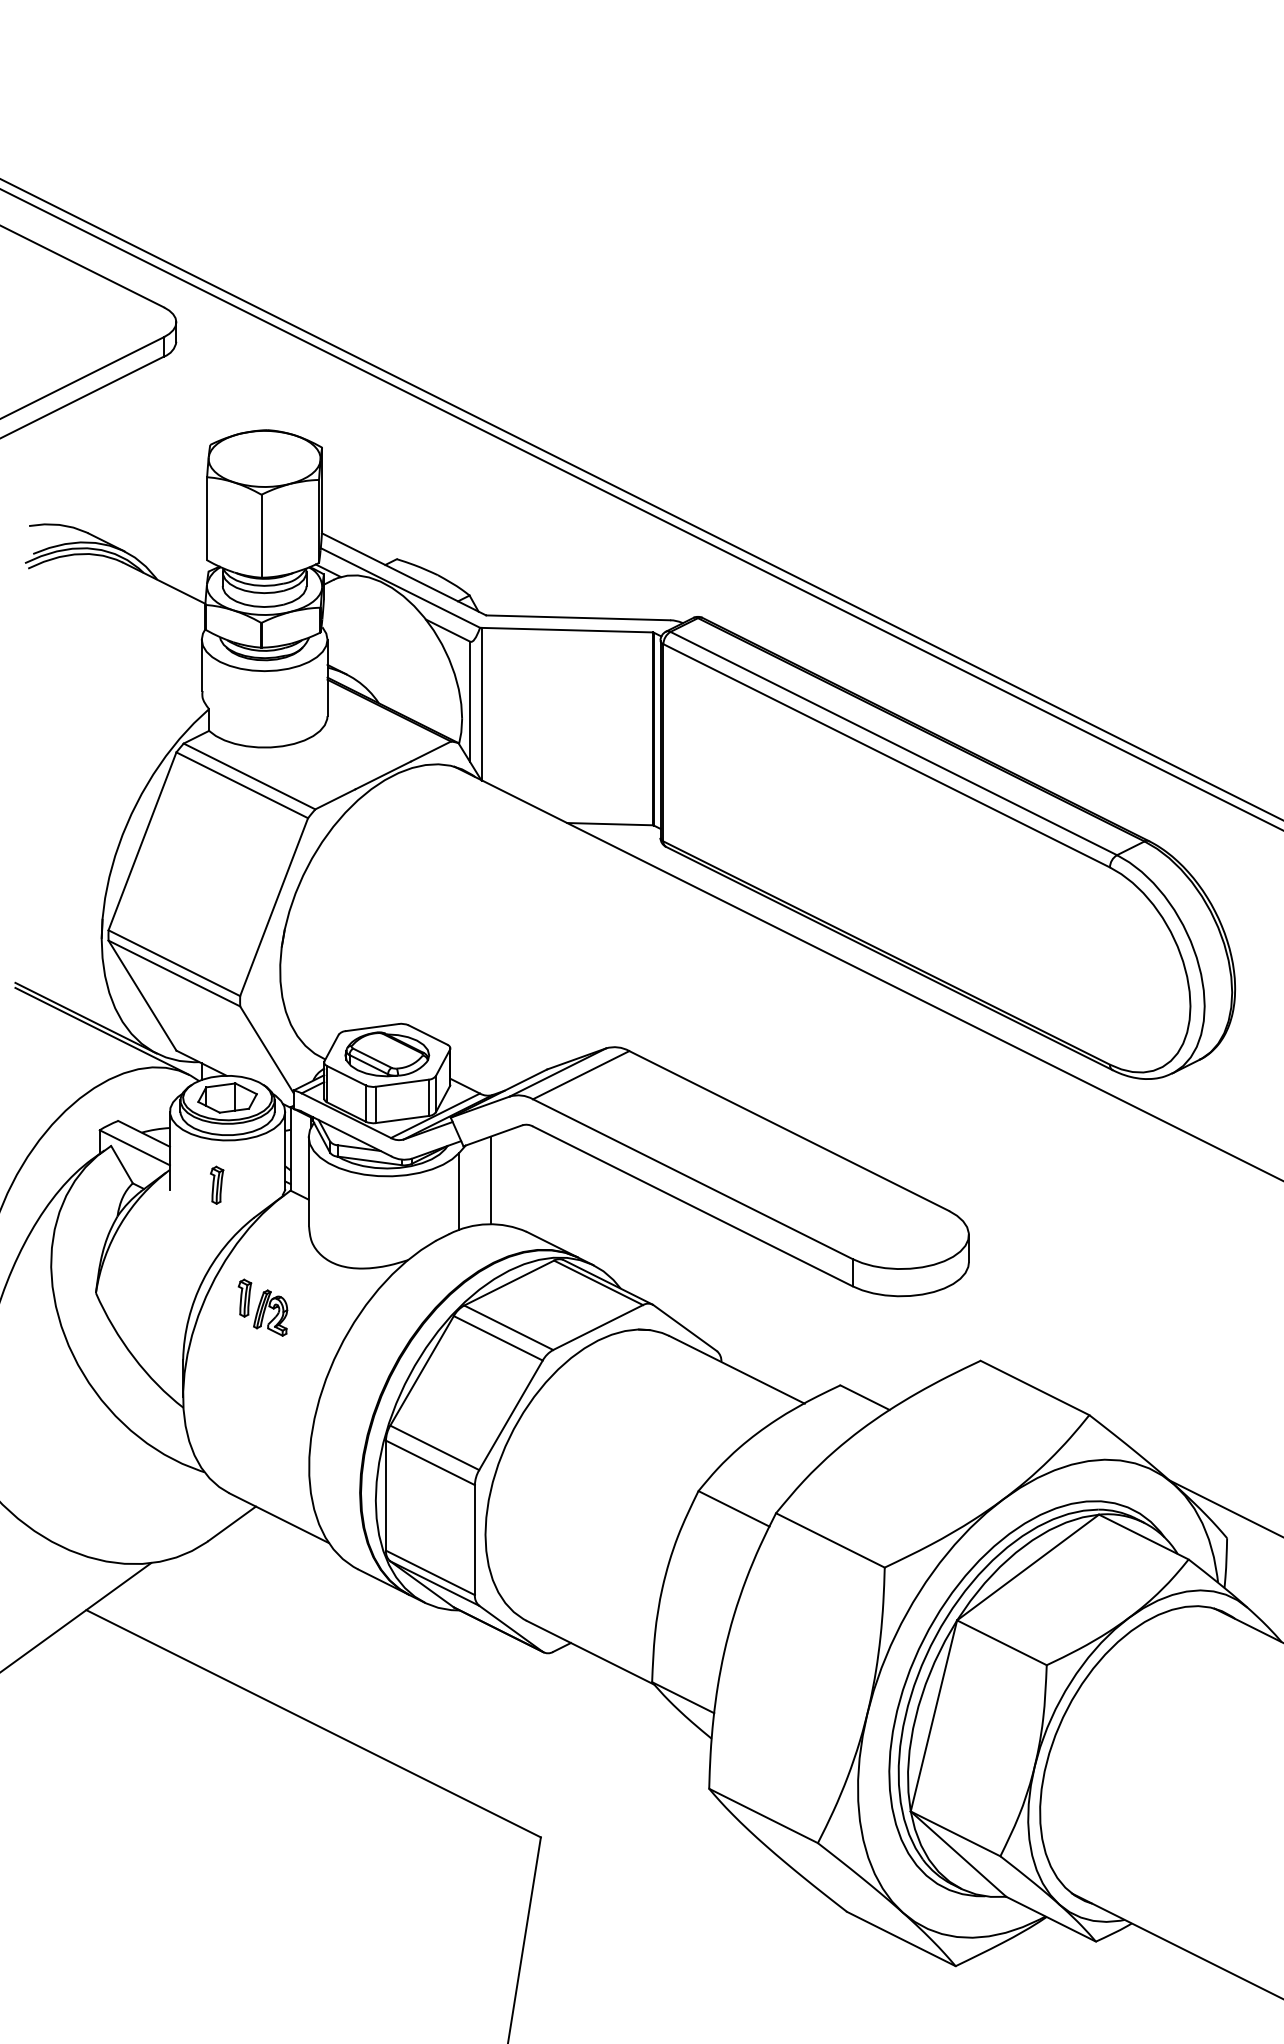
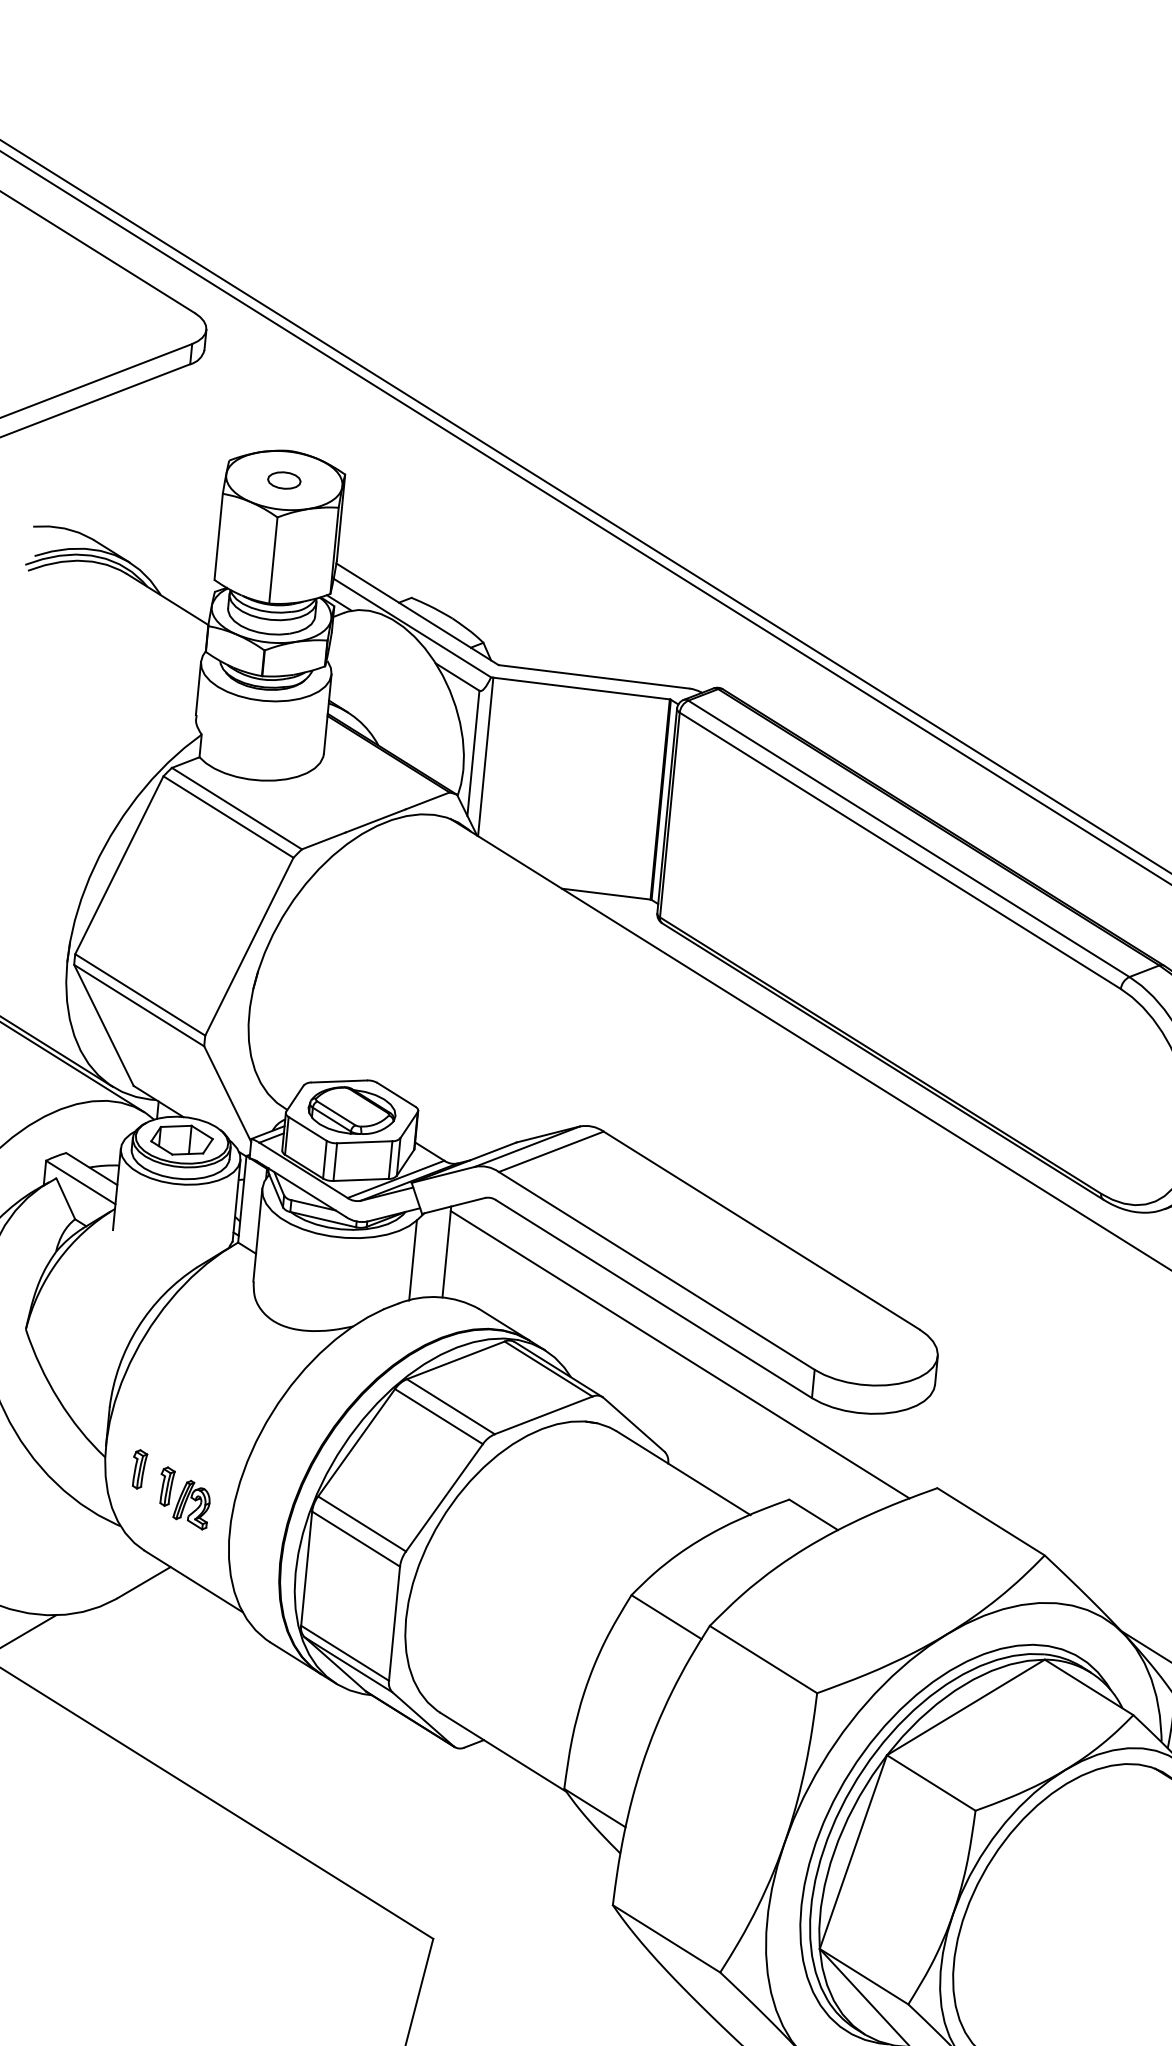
part: (264, 458) -> (284, 480), added
part: (217, 1184) -> (139, 1468), moved
line: (722, 1256) -> (679, 1354), added
part: (262, 1307) -> (184, 1498), moved

